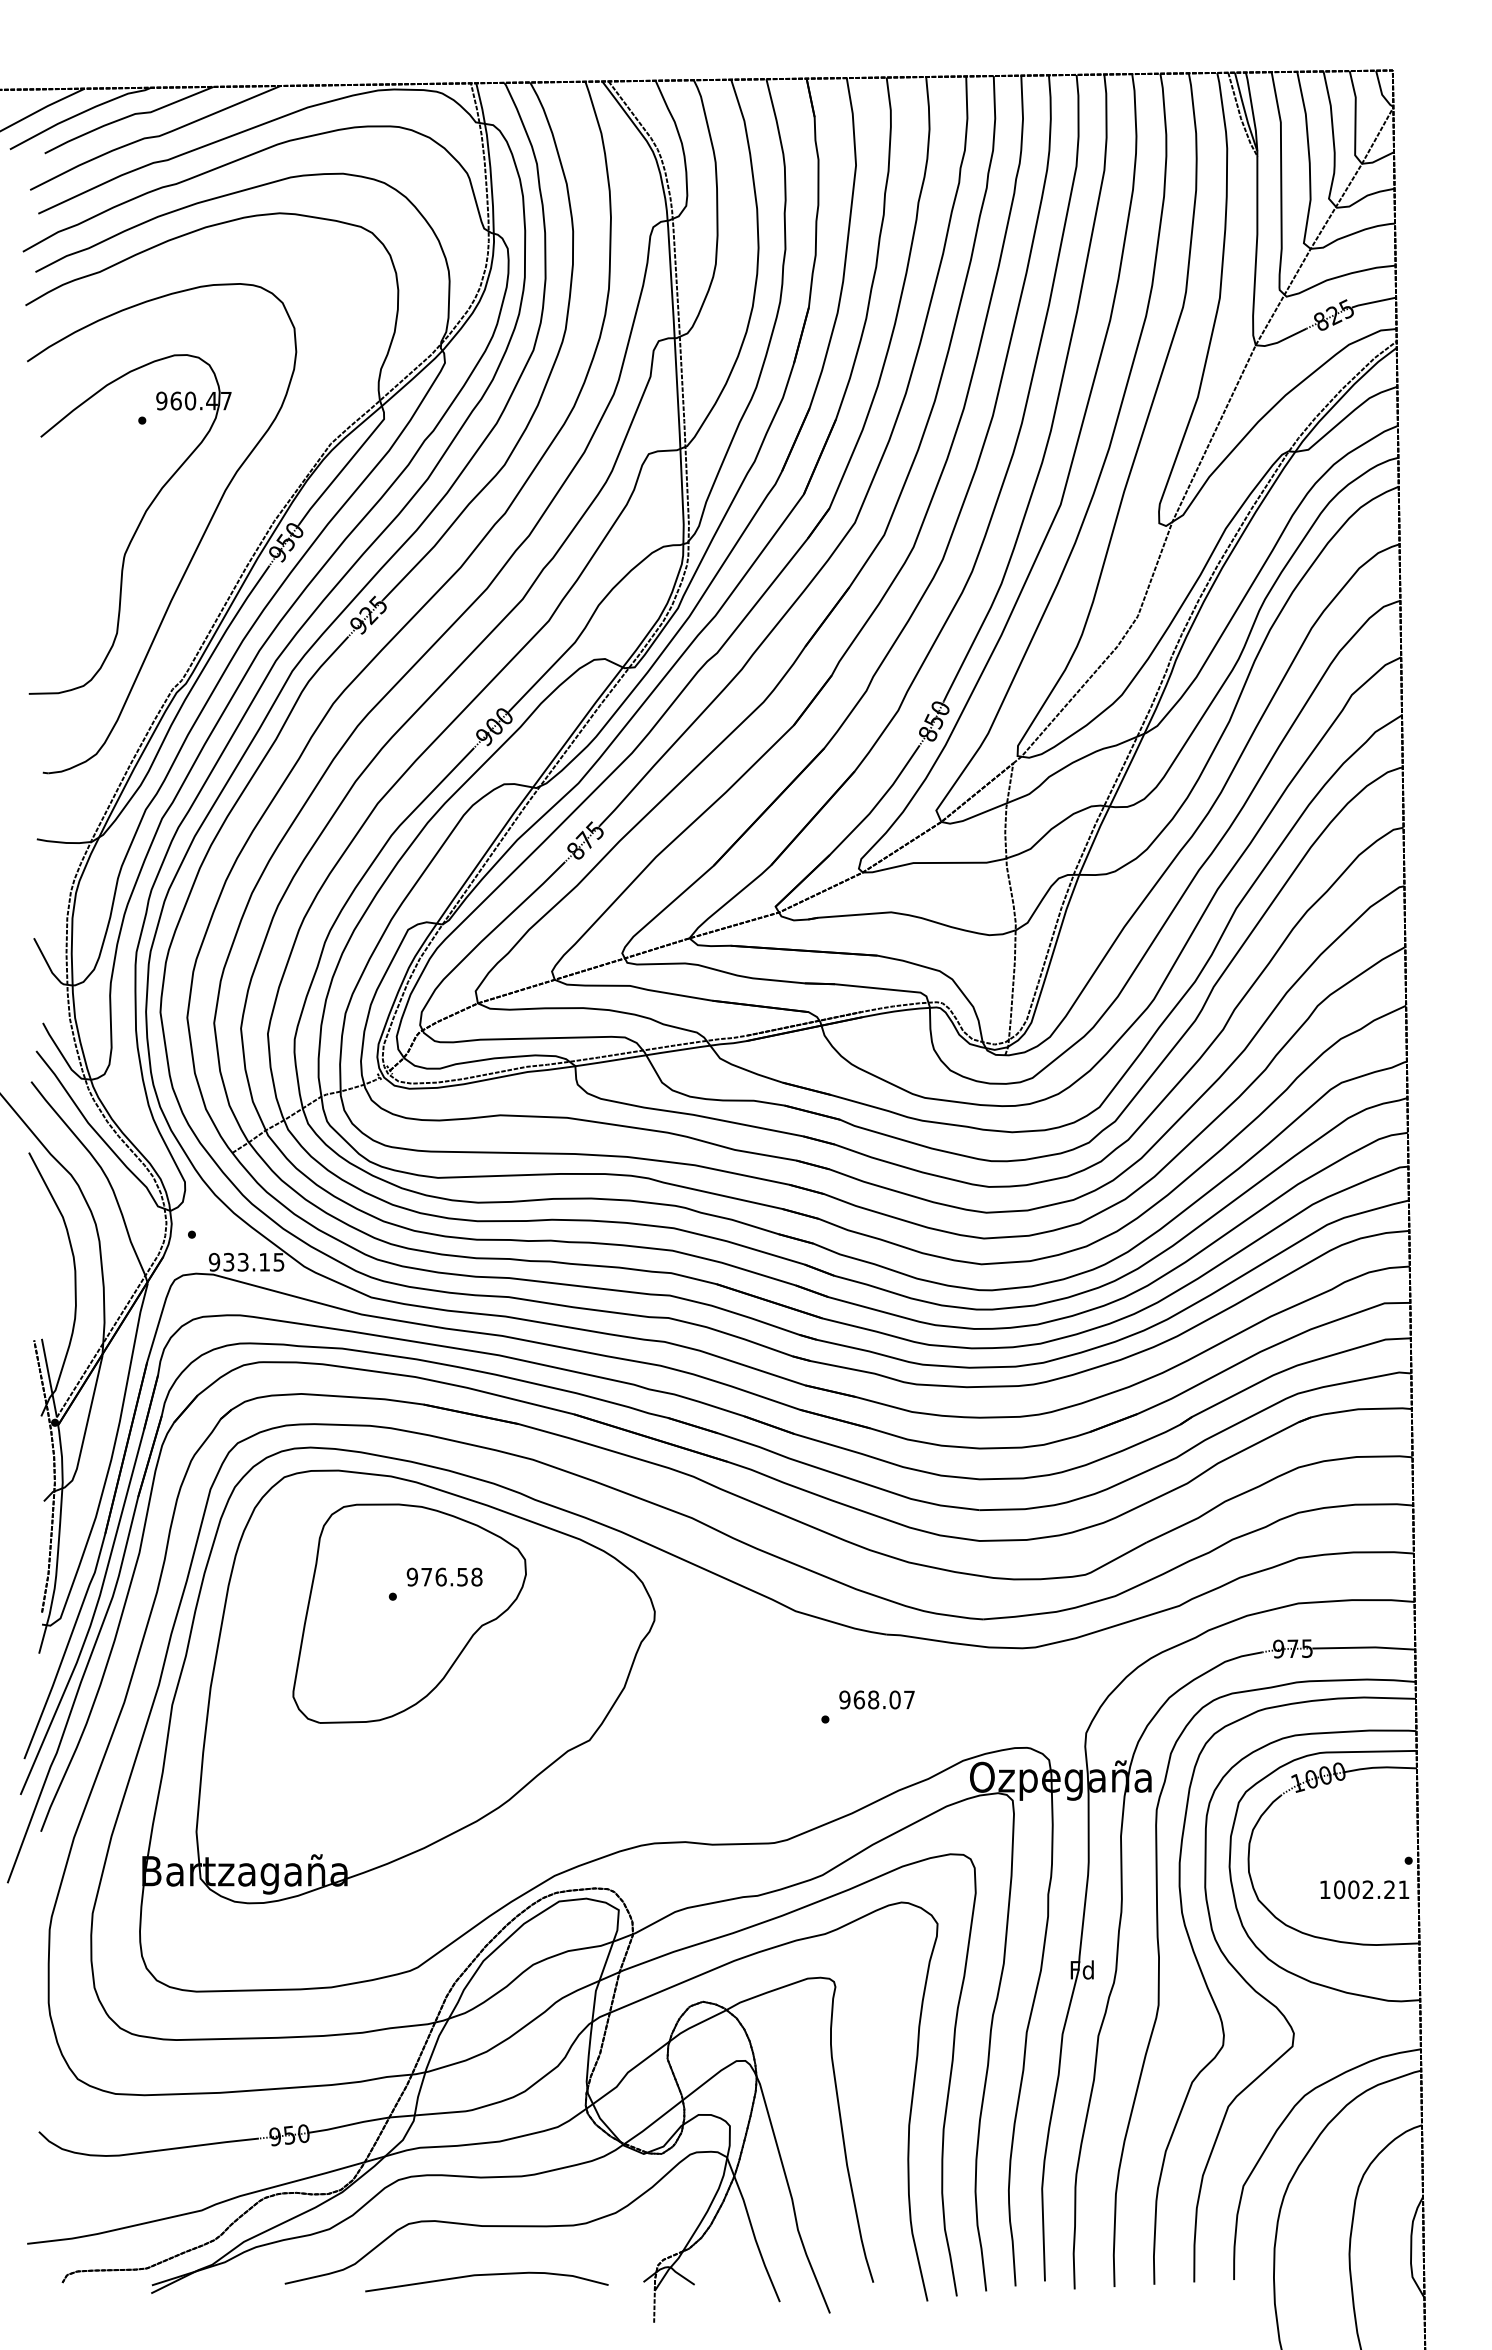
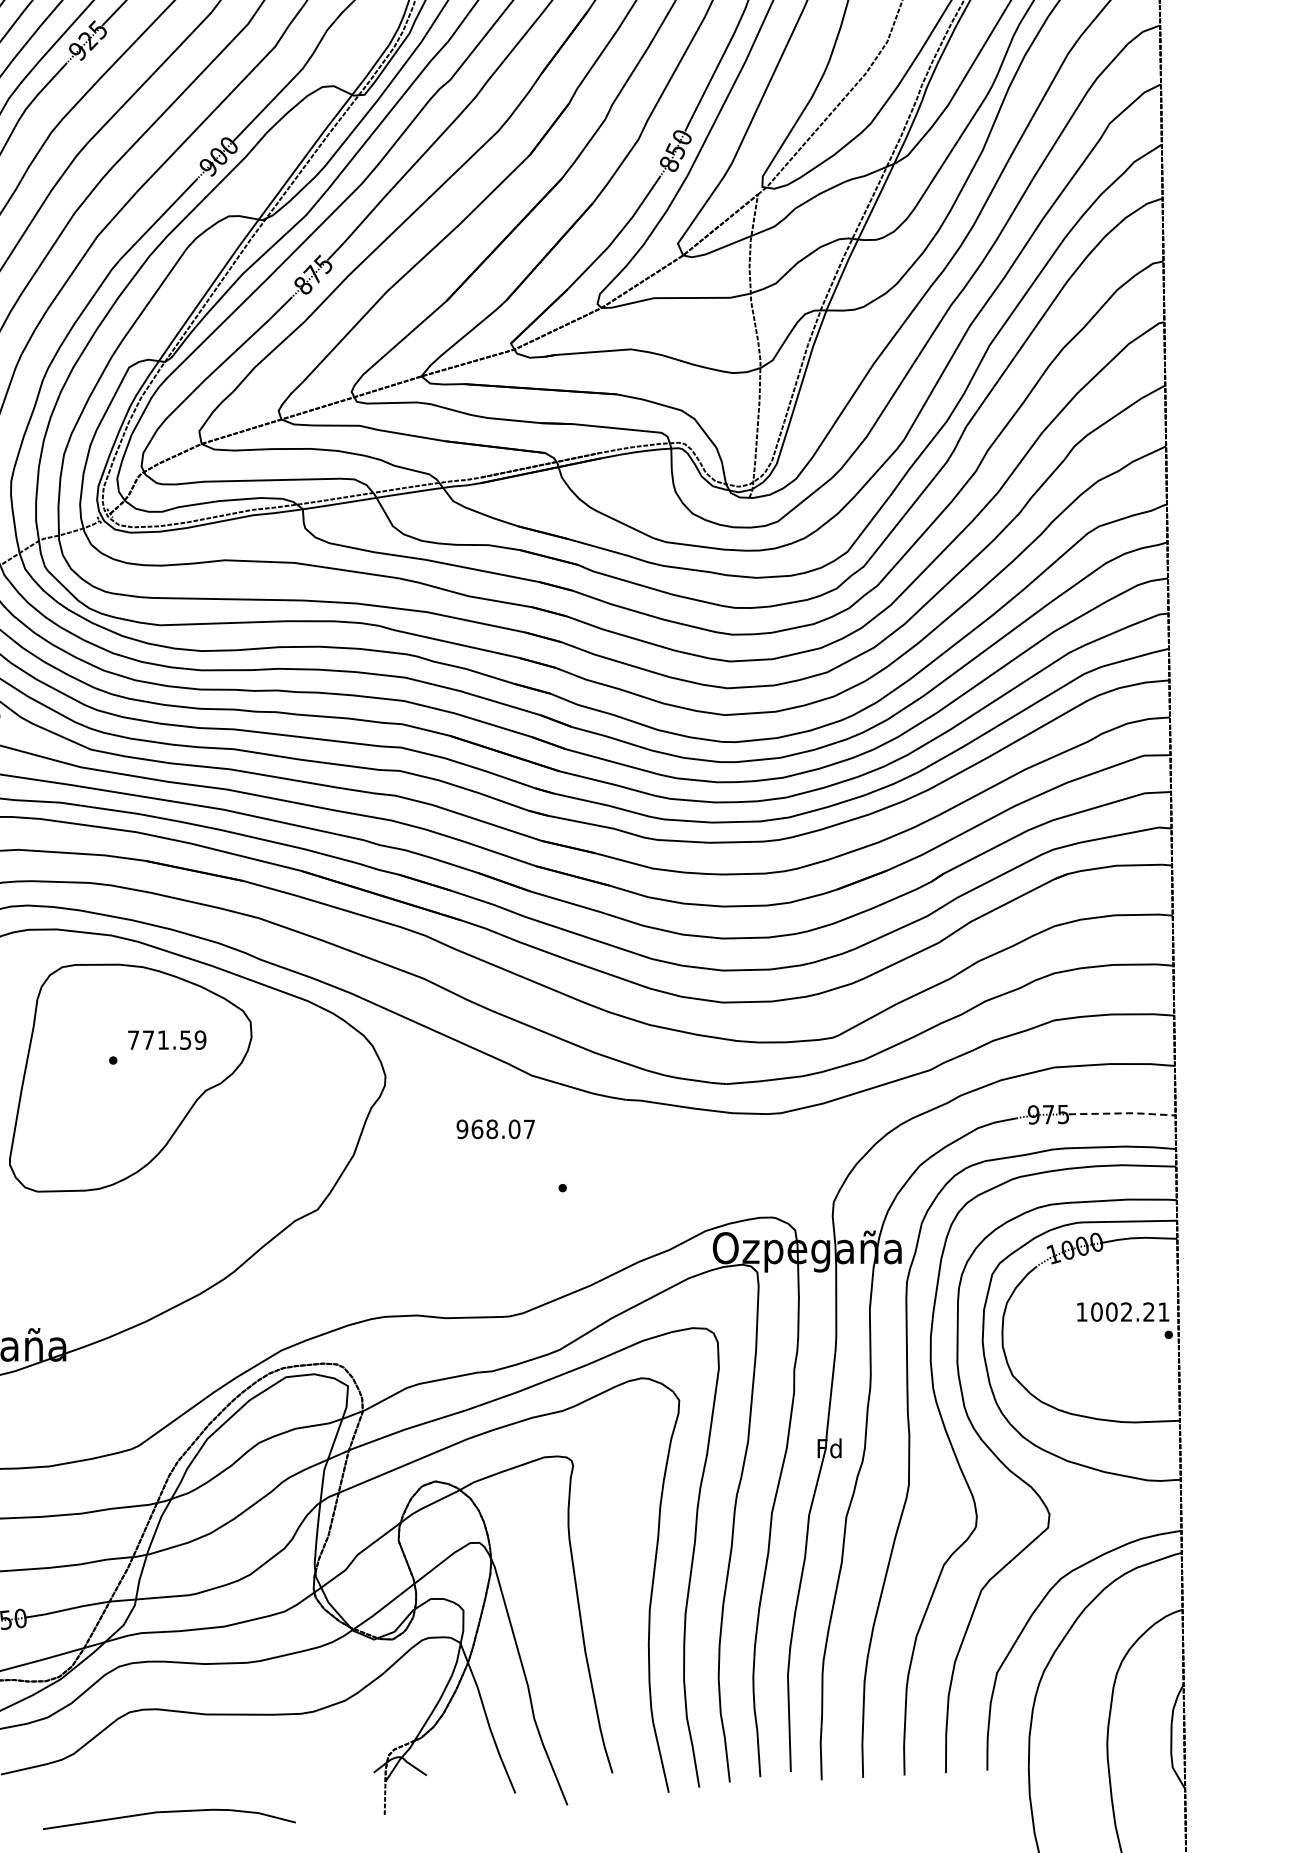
text: (444, 1576) -> (166, 1039), 976.58 -> 771.59
line: (1364, 1647) -> (1122, 1113), solid -> dashed
text: (876, 1699) -> (495, 1128), moved
text: (1364, 1889) -> (1122, 1311), moved
curve: (486, 2275) -> (168, 1812), moved

